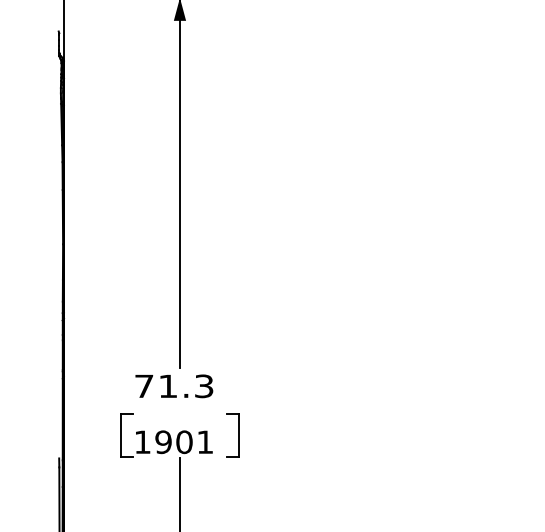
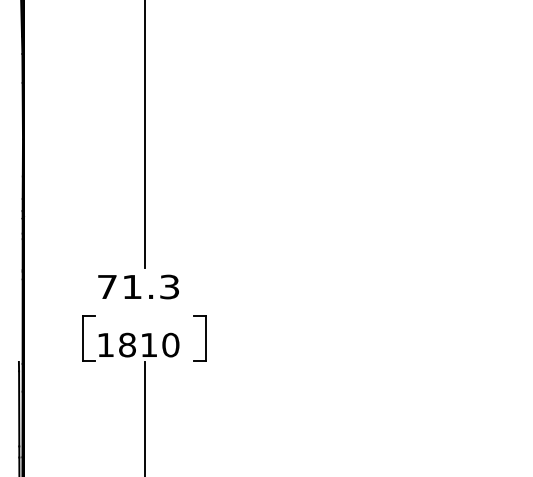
text: (184, 442) -> (149, 345), 1901 -> 1810

